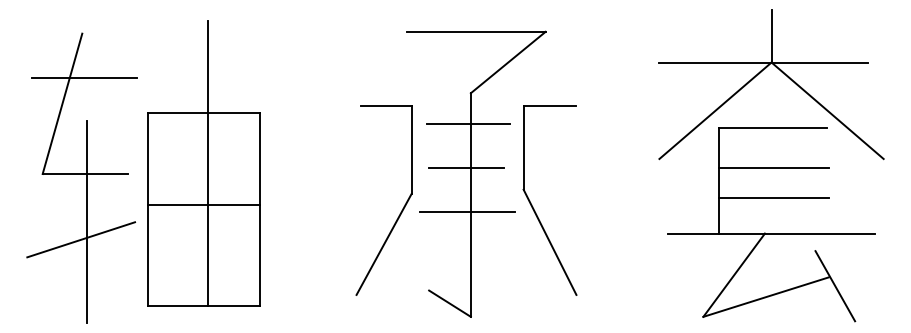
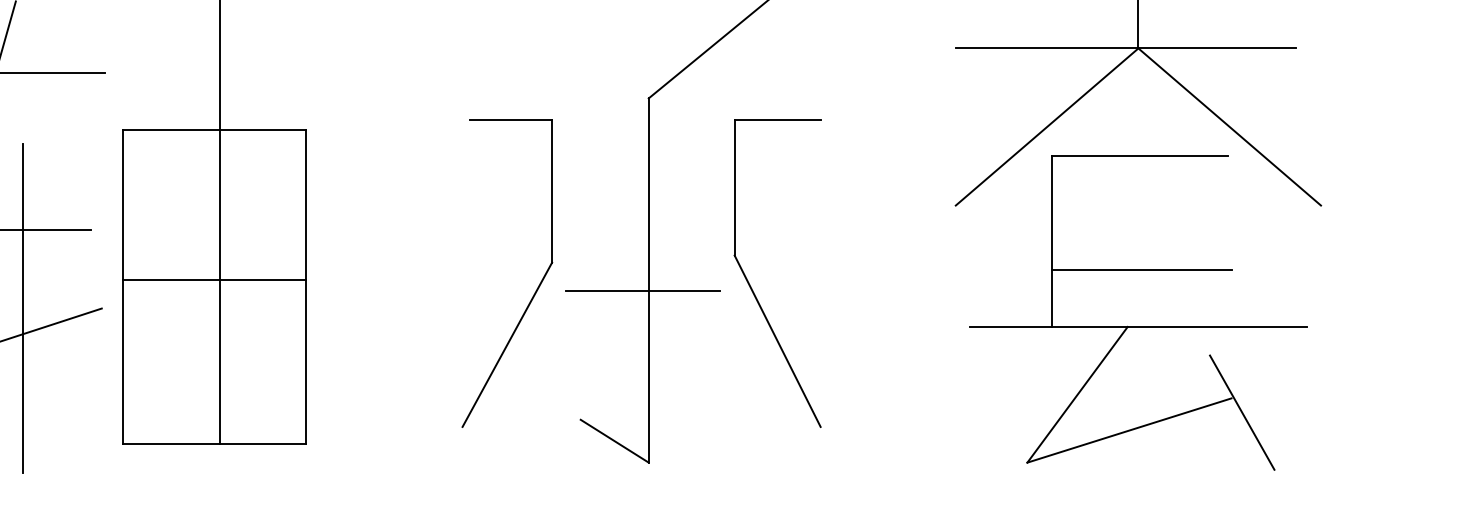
line: (468, 123) -> (644, 147), removed
line: (466, 167) -> (641, 219), removed
line: (773, 167) -> (1141, 219), removed

